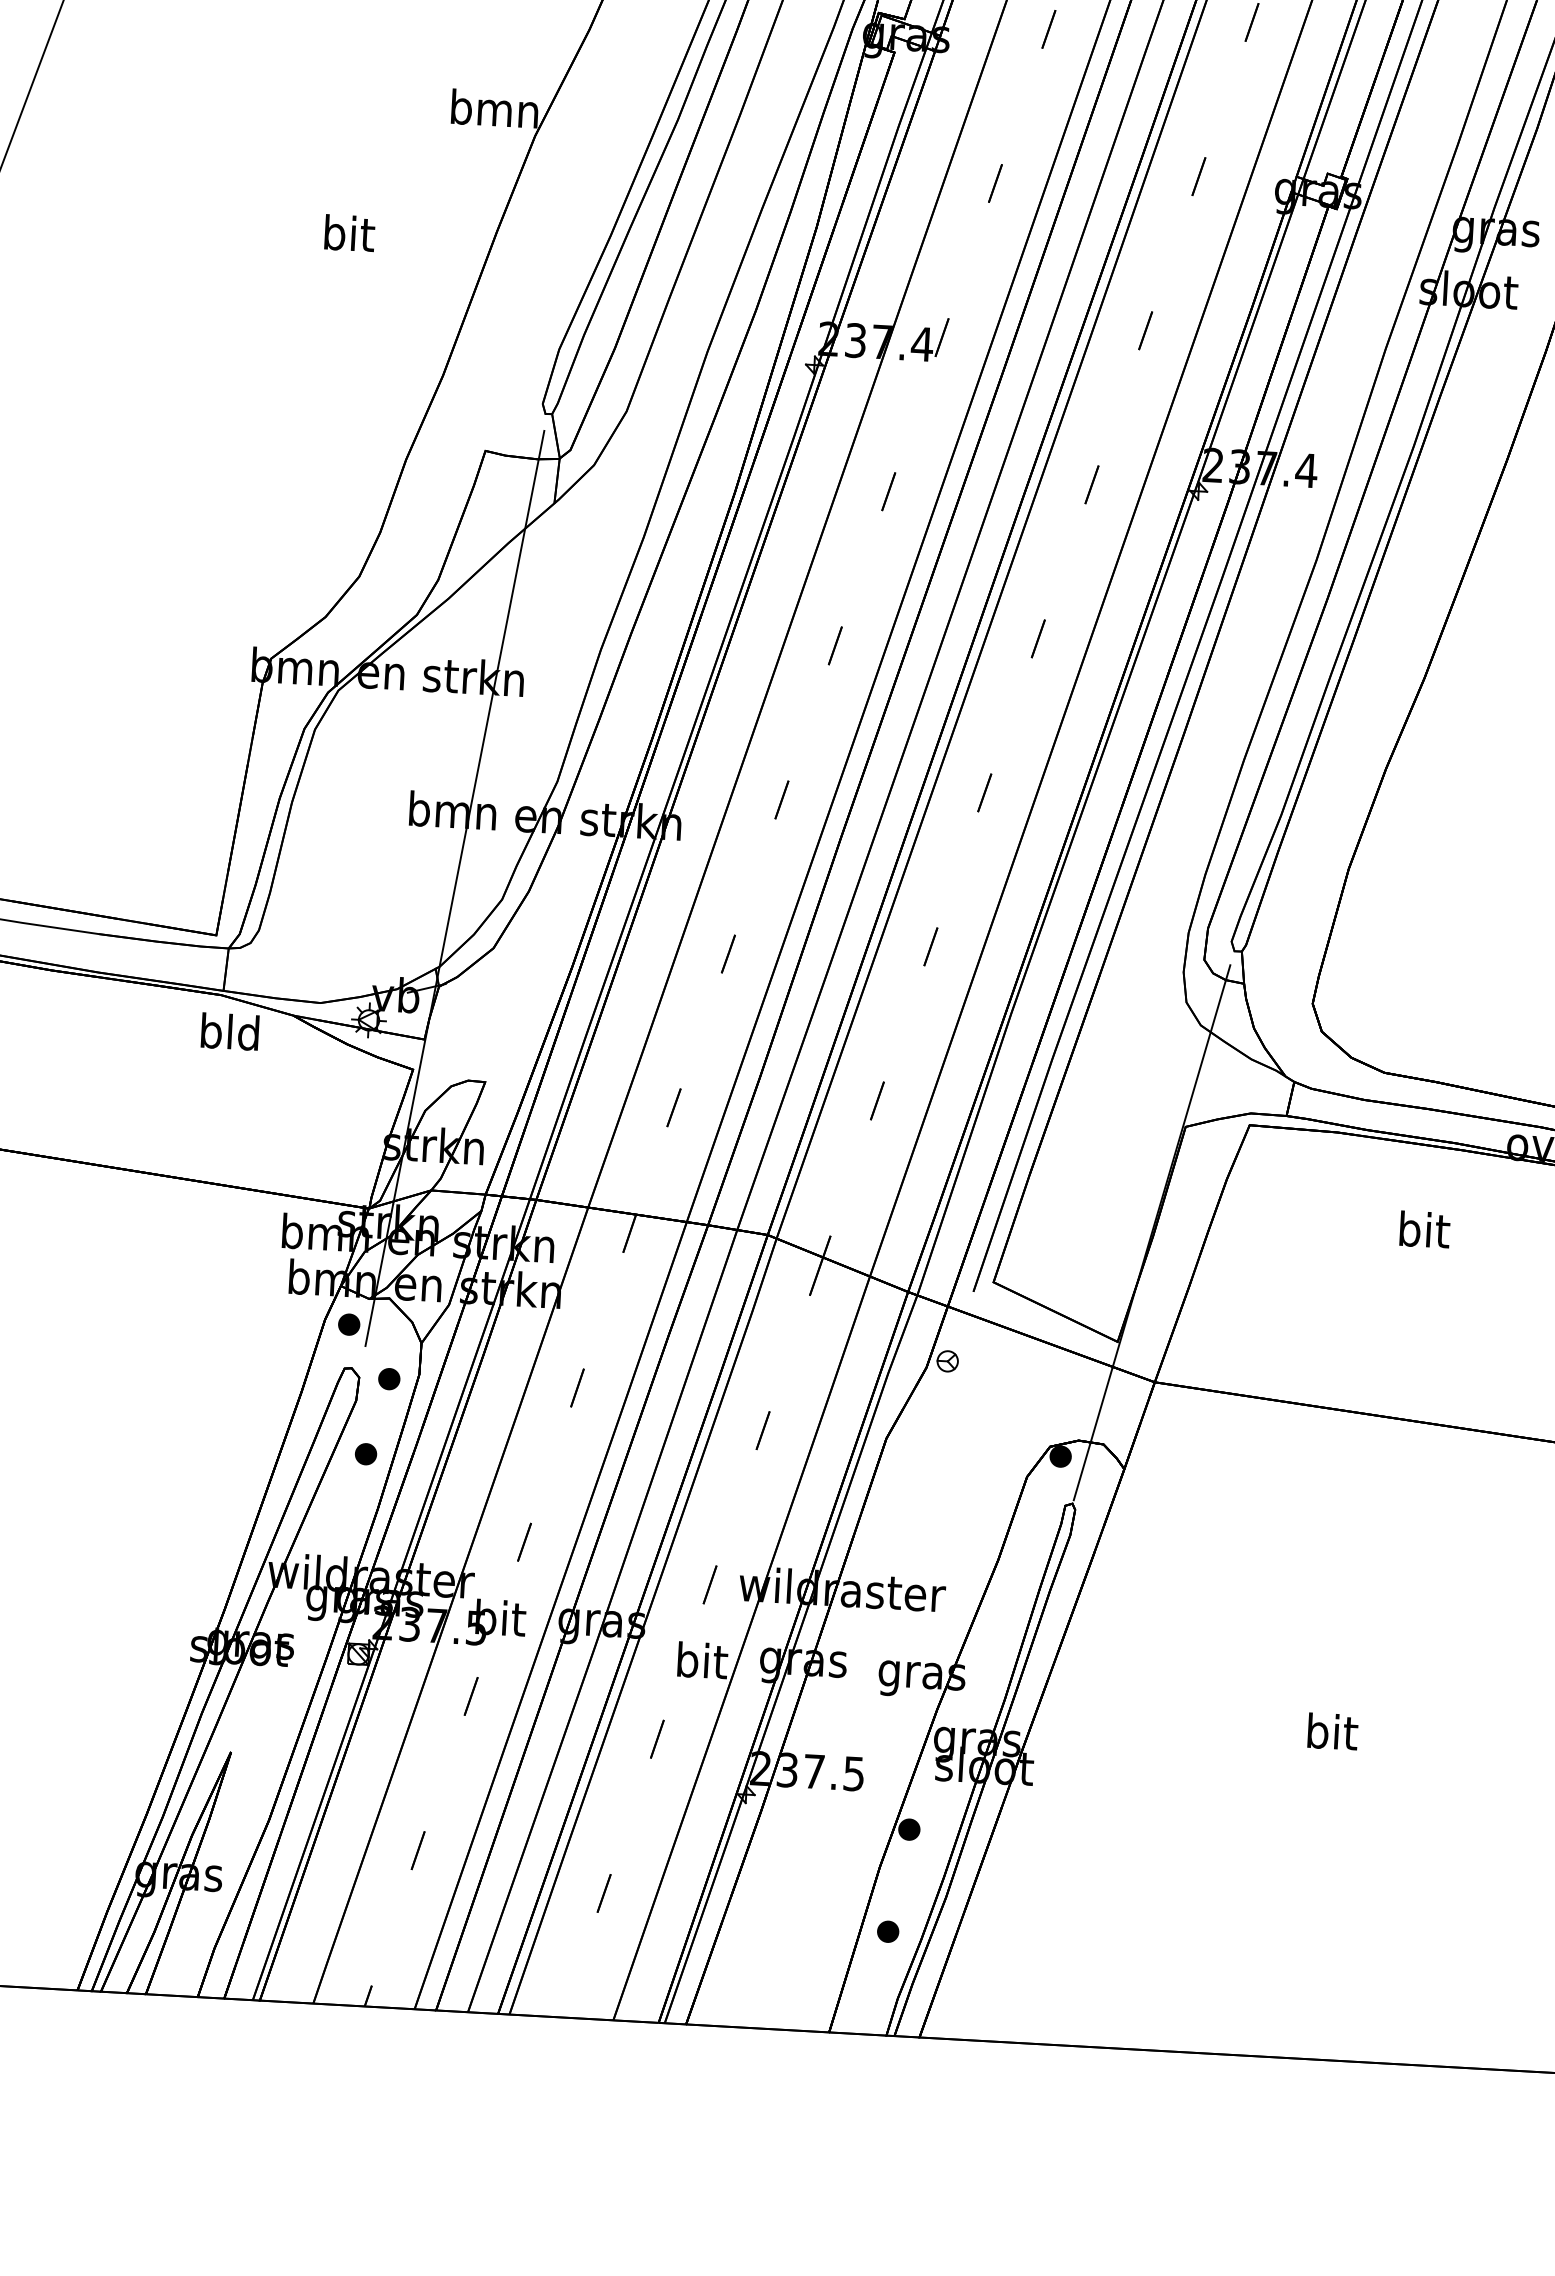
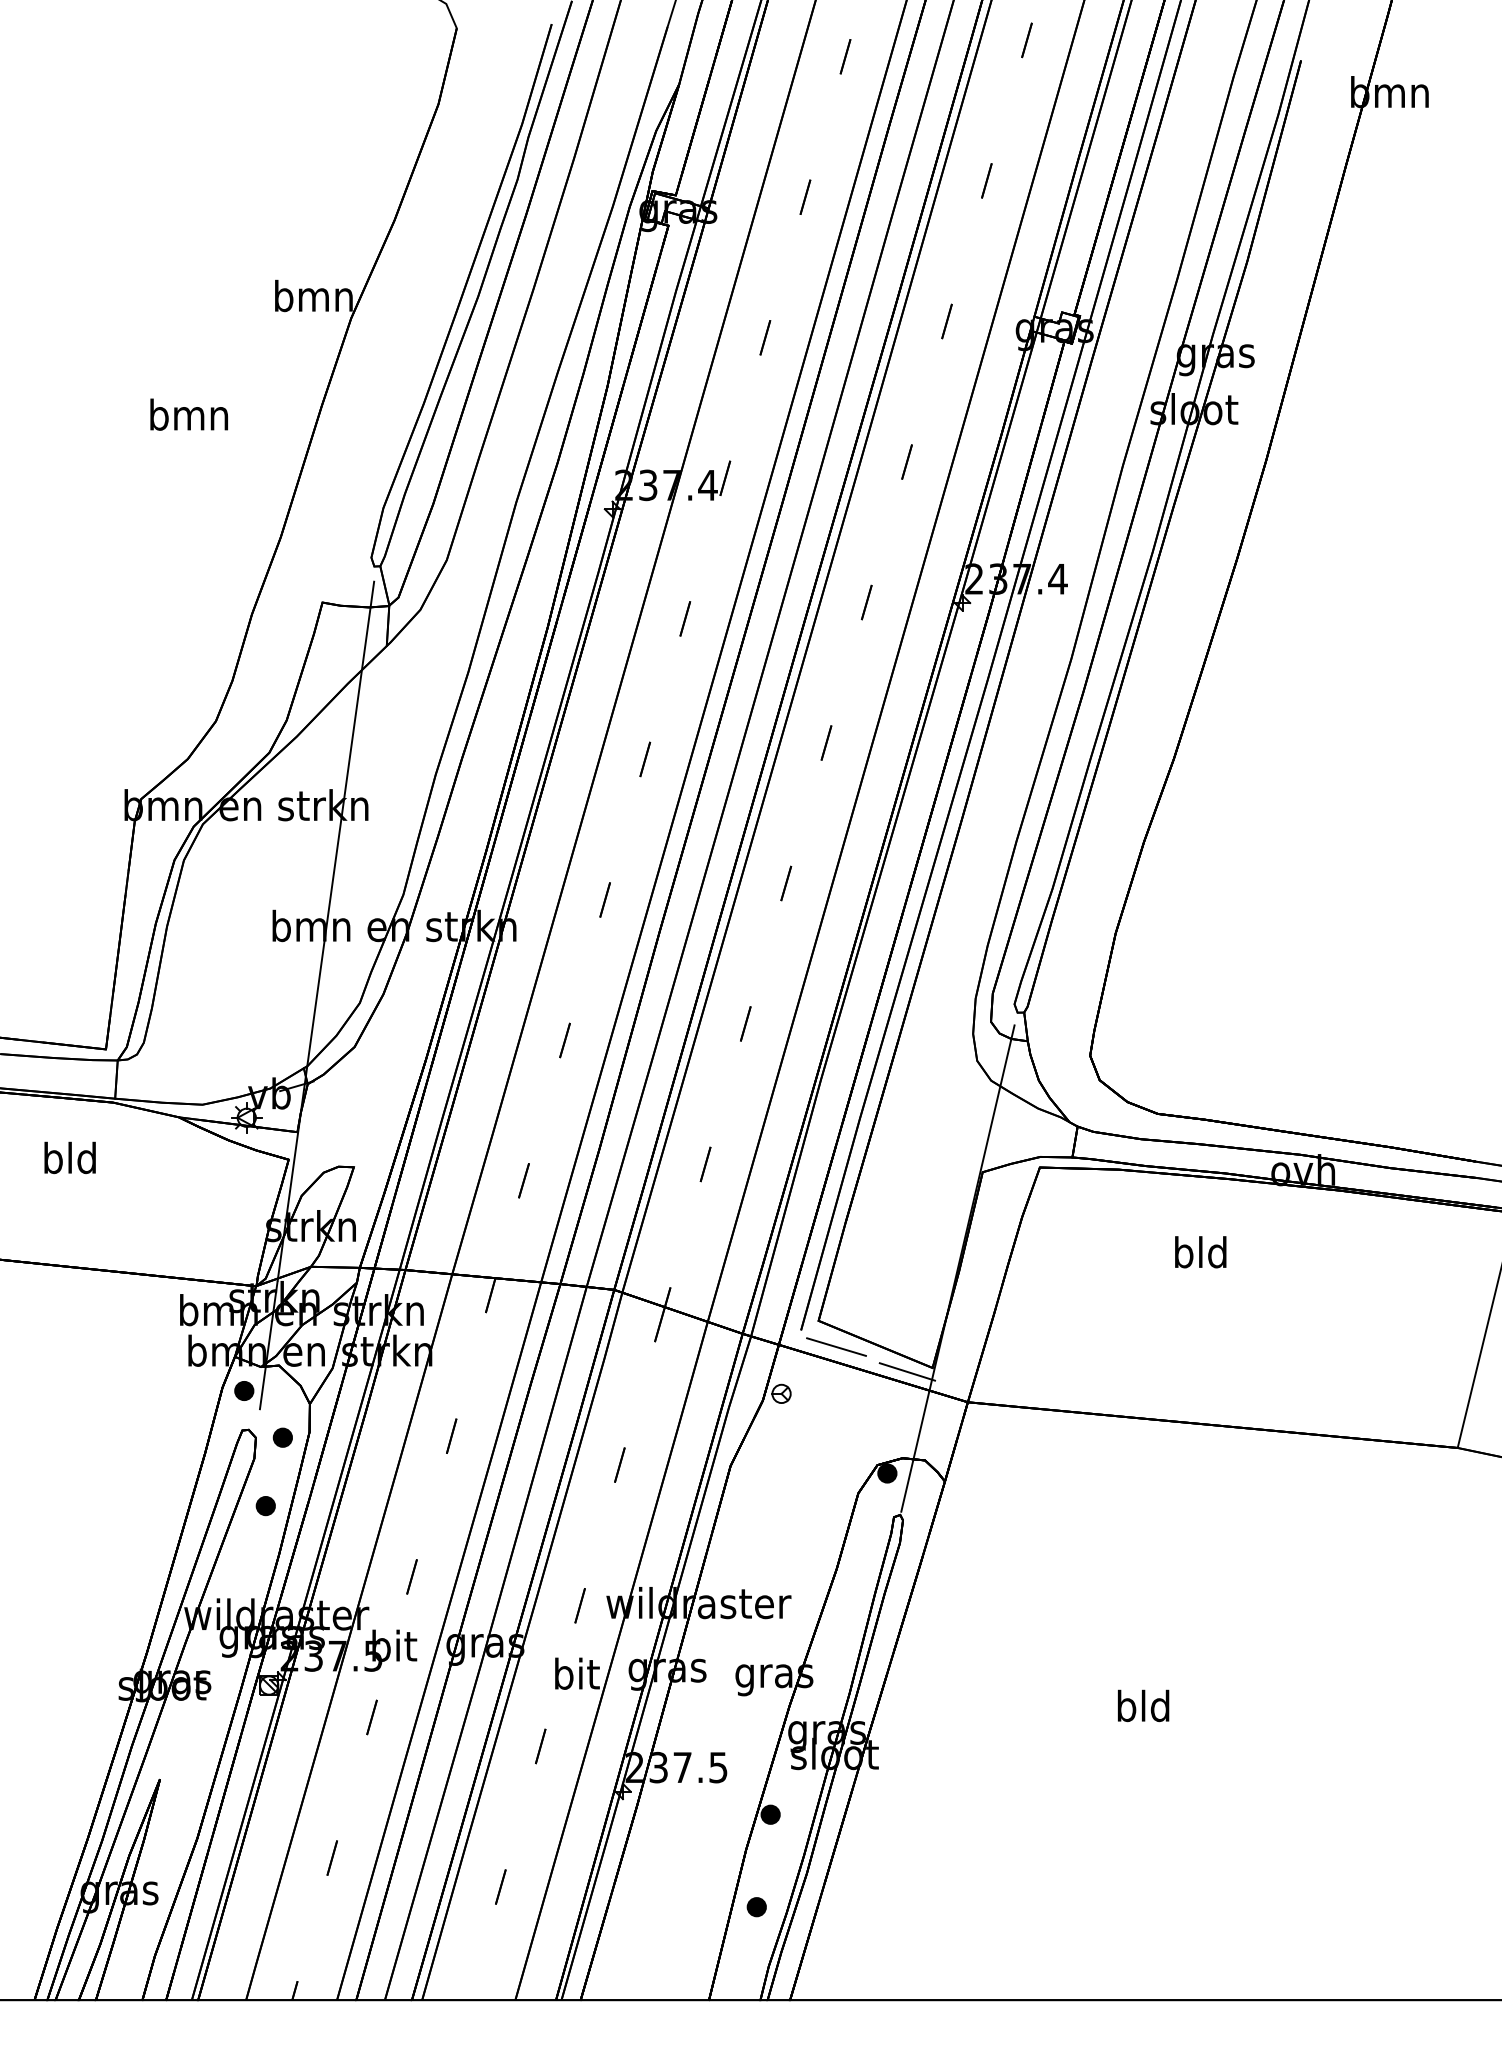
text: (348, 233) -> (189, 414), bit -> bmn
text: (229, 1031) -> (69, 1157), moved
text: (1423, 1229) -> (1200, 1252), bit -> bld
line: (1011, 1311) -> (836, 1346), added
line: (1089, 1344) -> (907, 1371), added
text: (1331, 1731) -> (1143, 1705), bit -> bld

